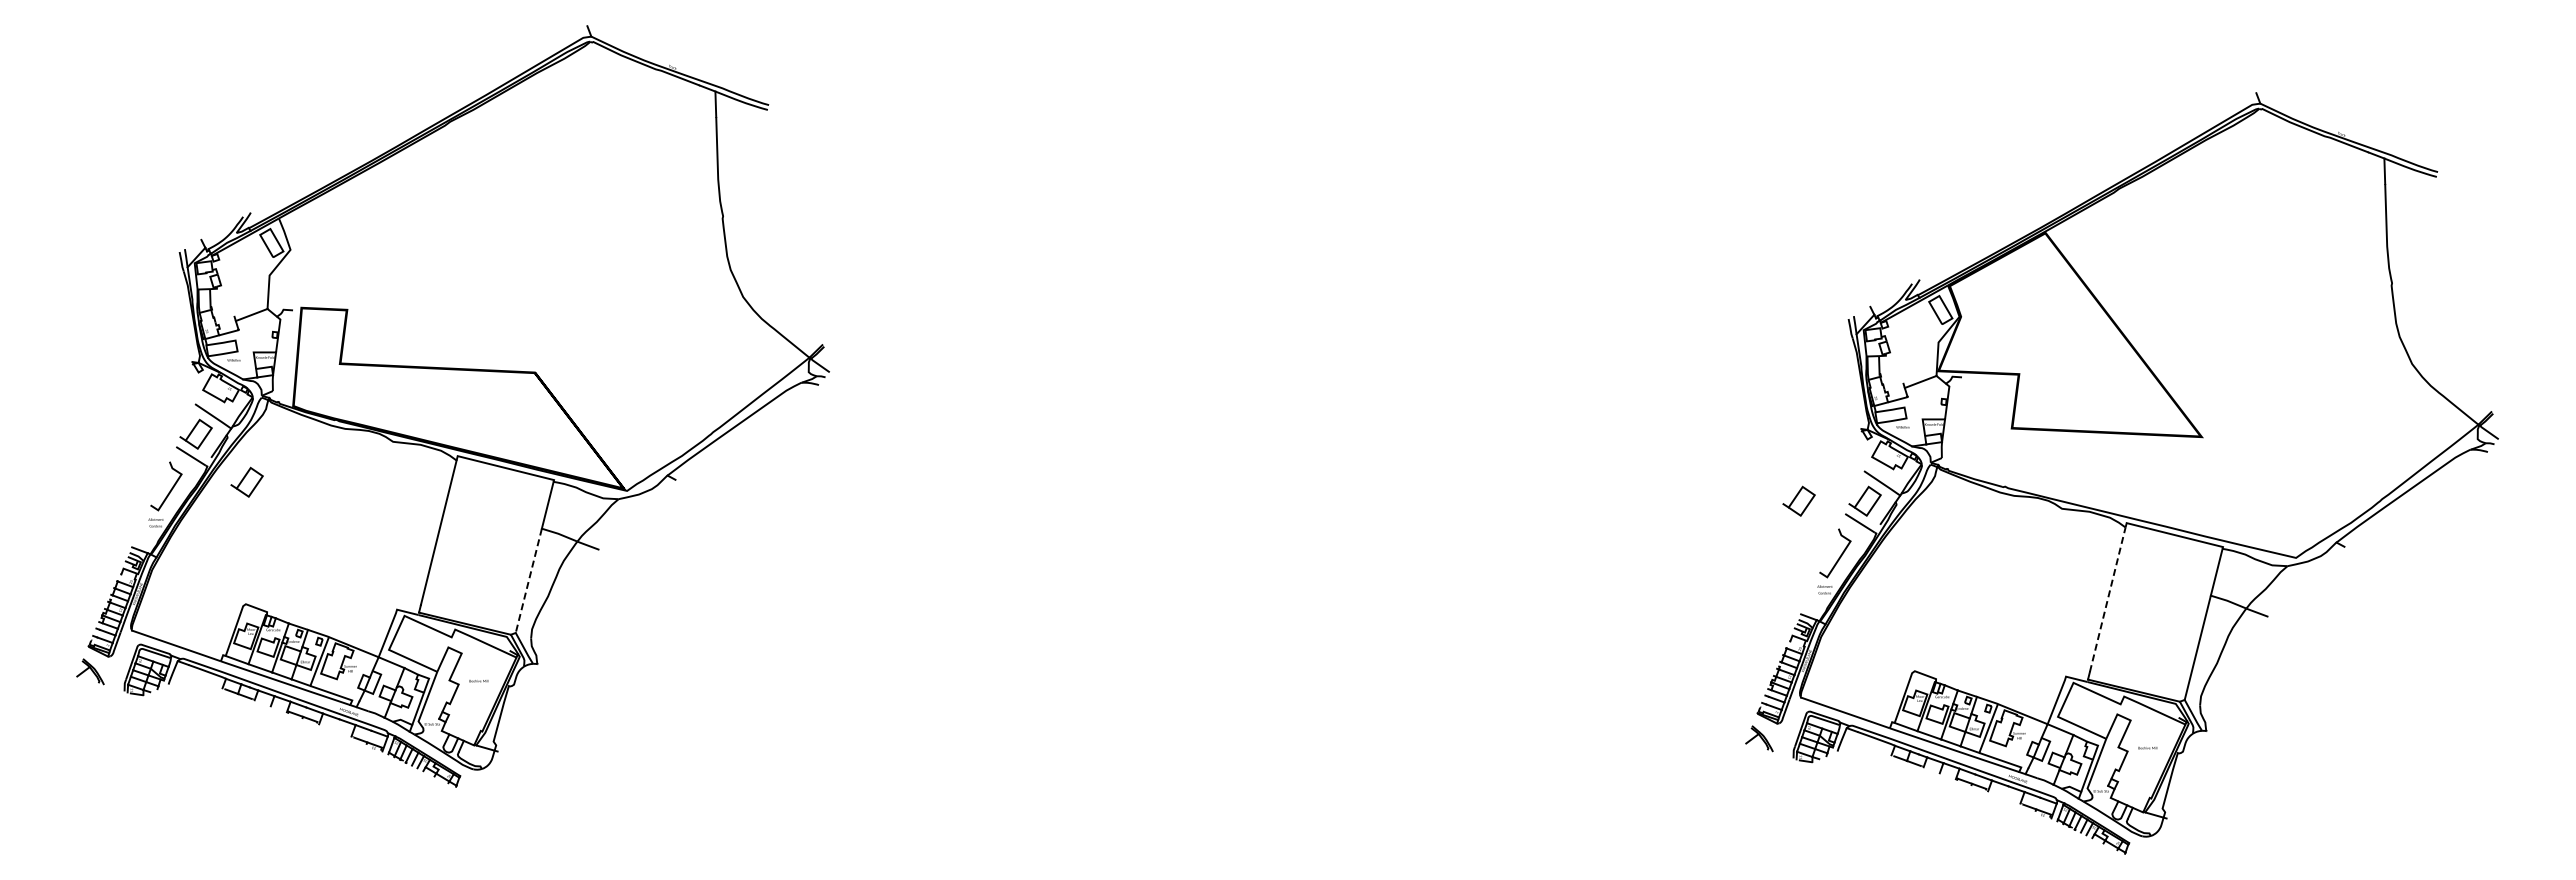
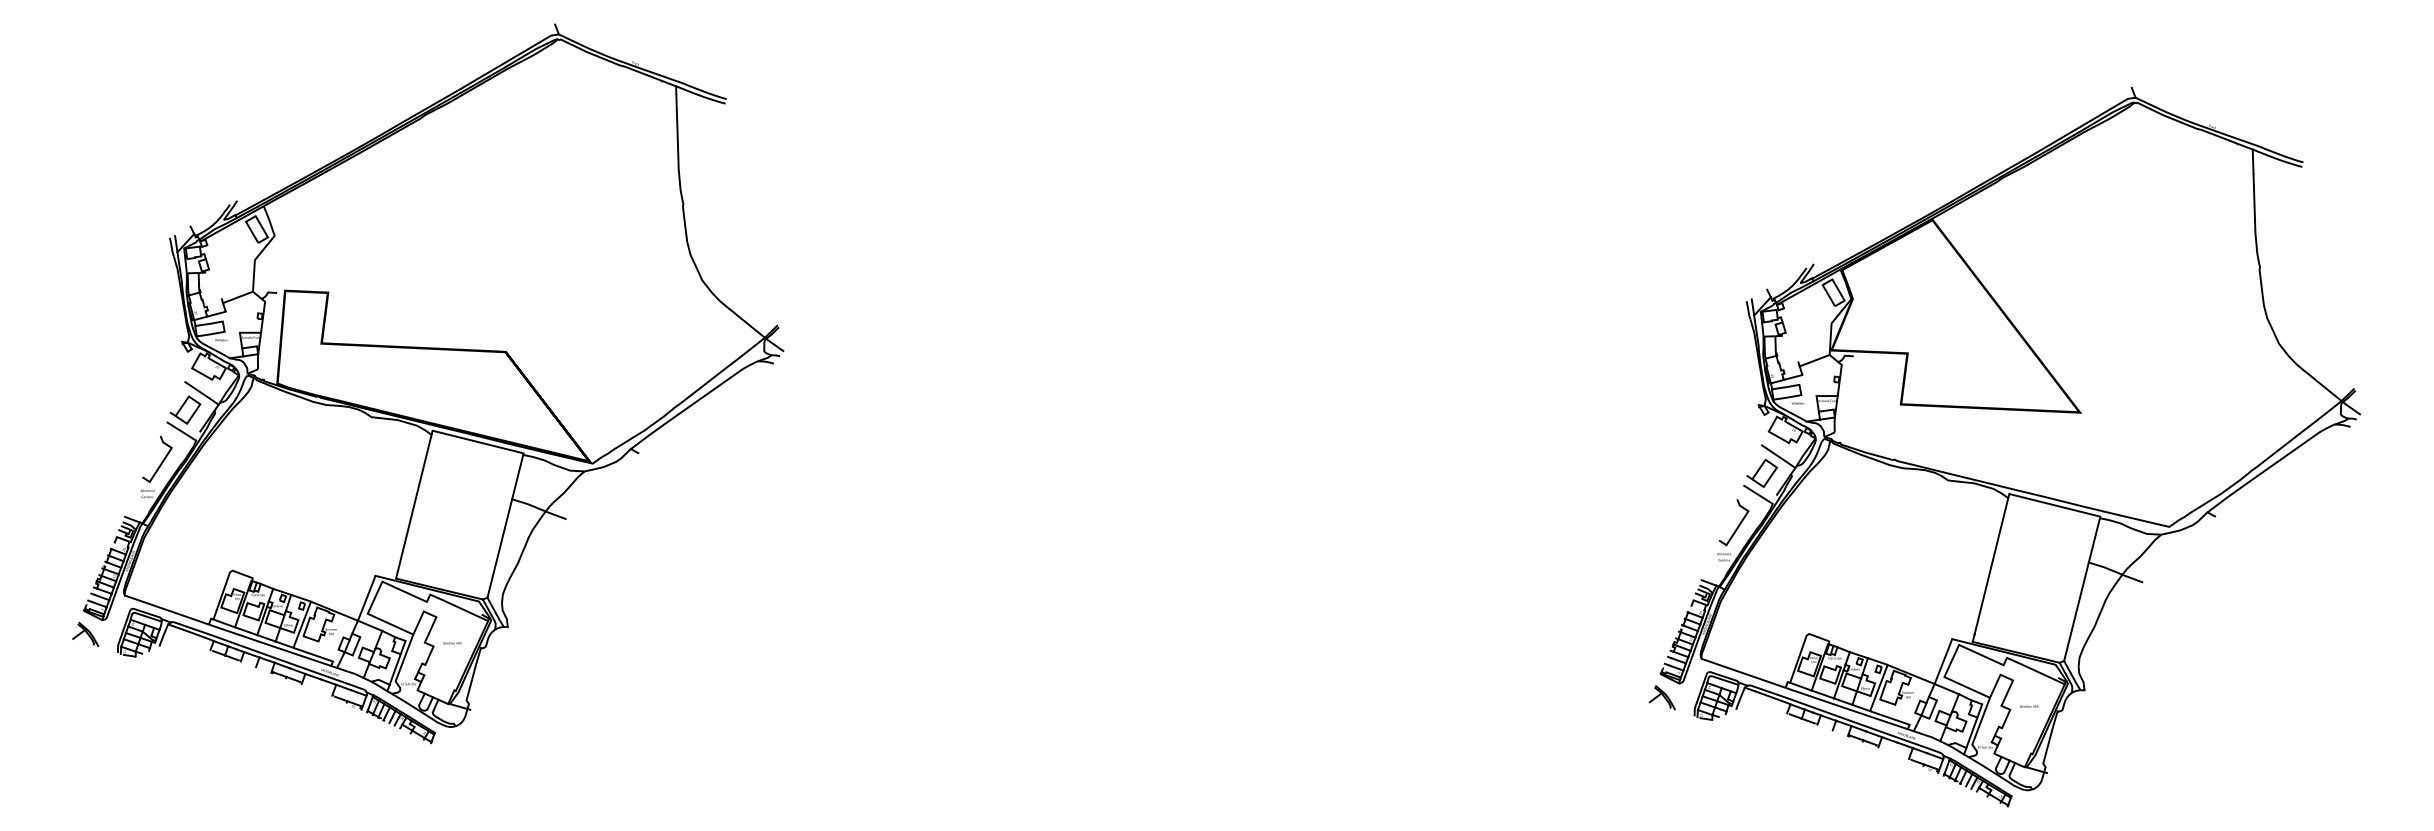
part: (246, 481) -> (233, 454), removed
part: (1798, 500) -> (1699, 472), removed
line: (528, 580) -> (499, 548), dashed -> solid
line: (2107, 599) -> (1991, 566), dashed -> solid

